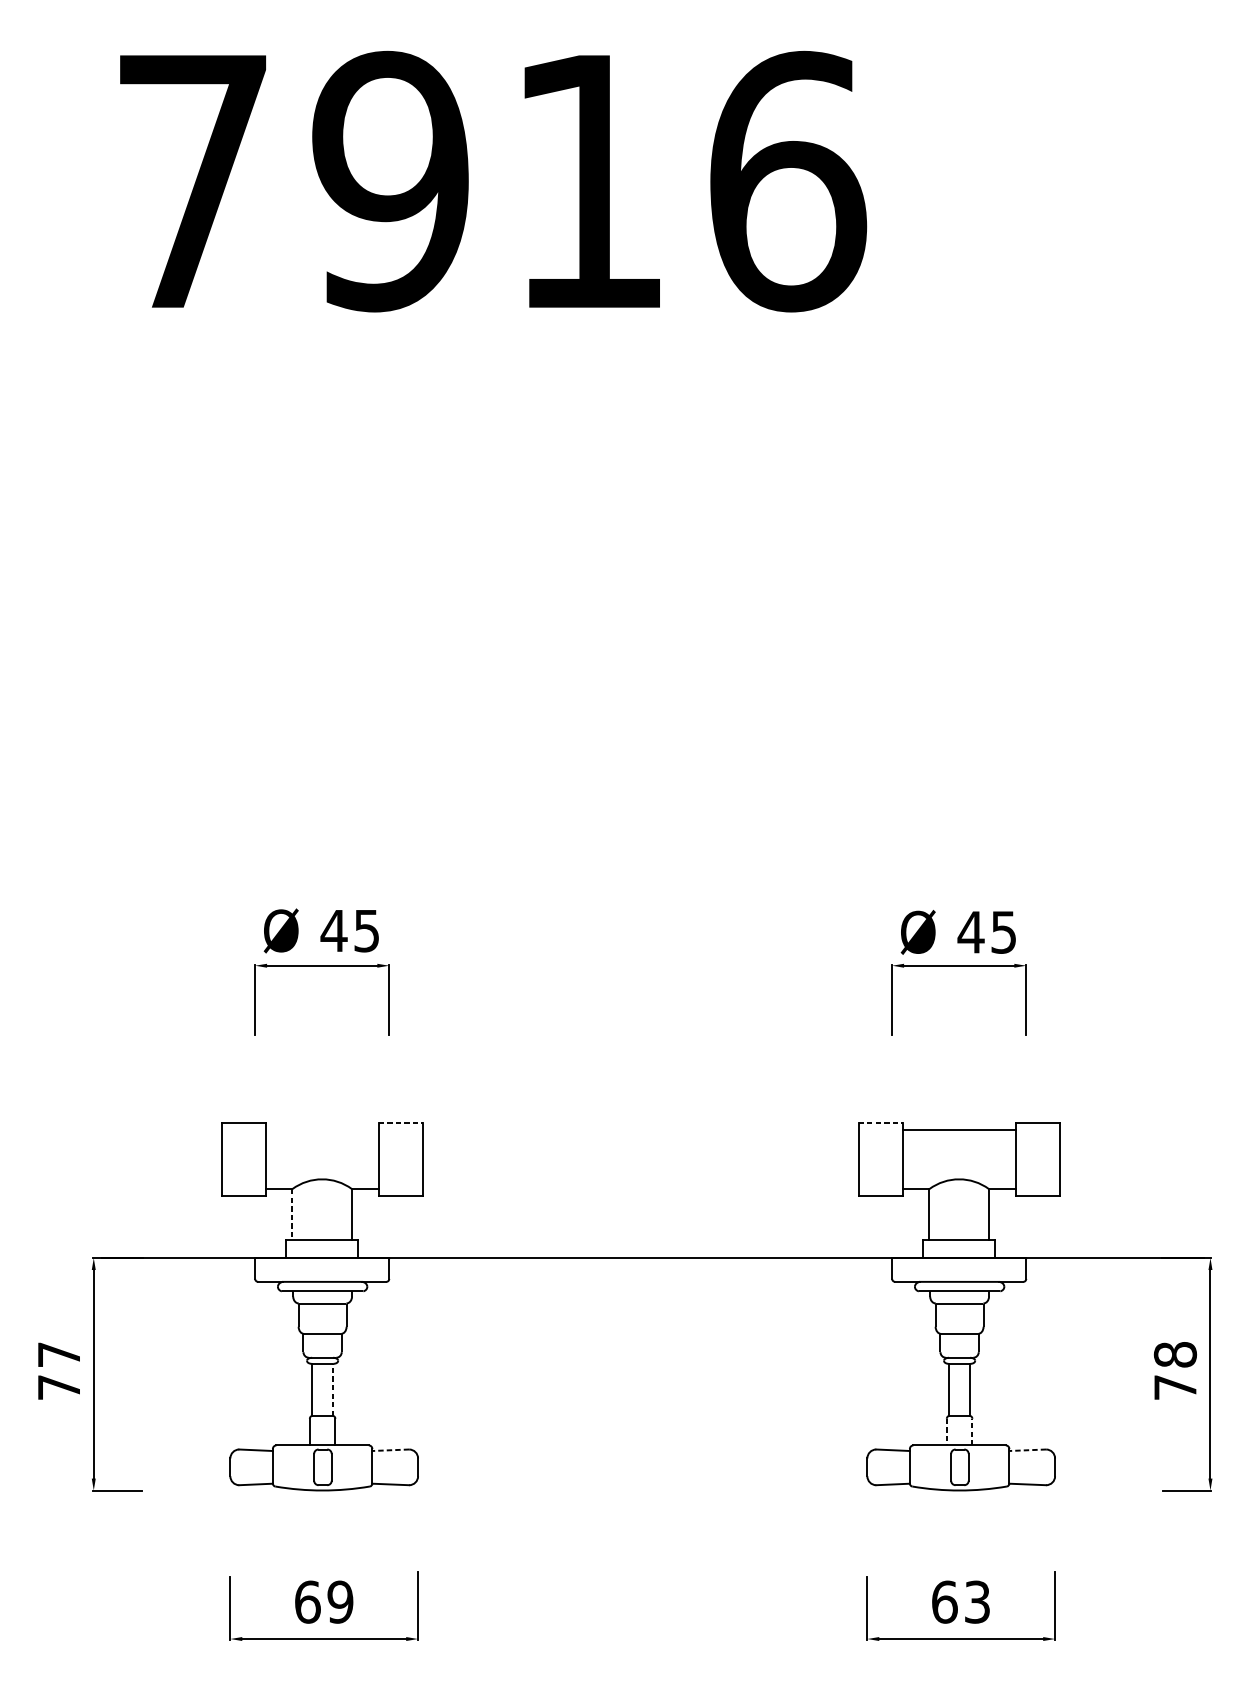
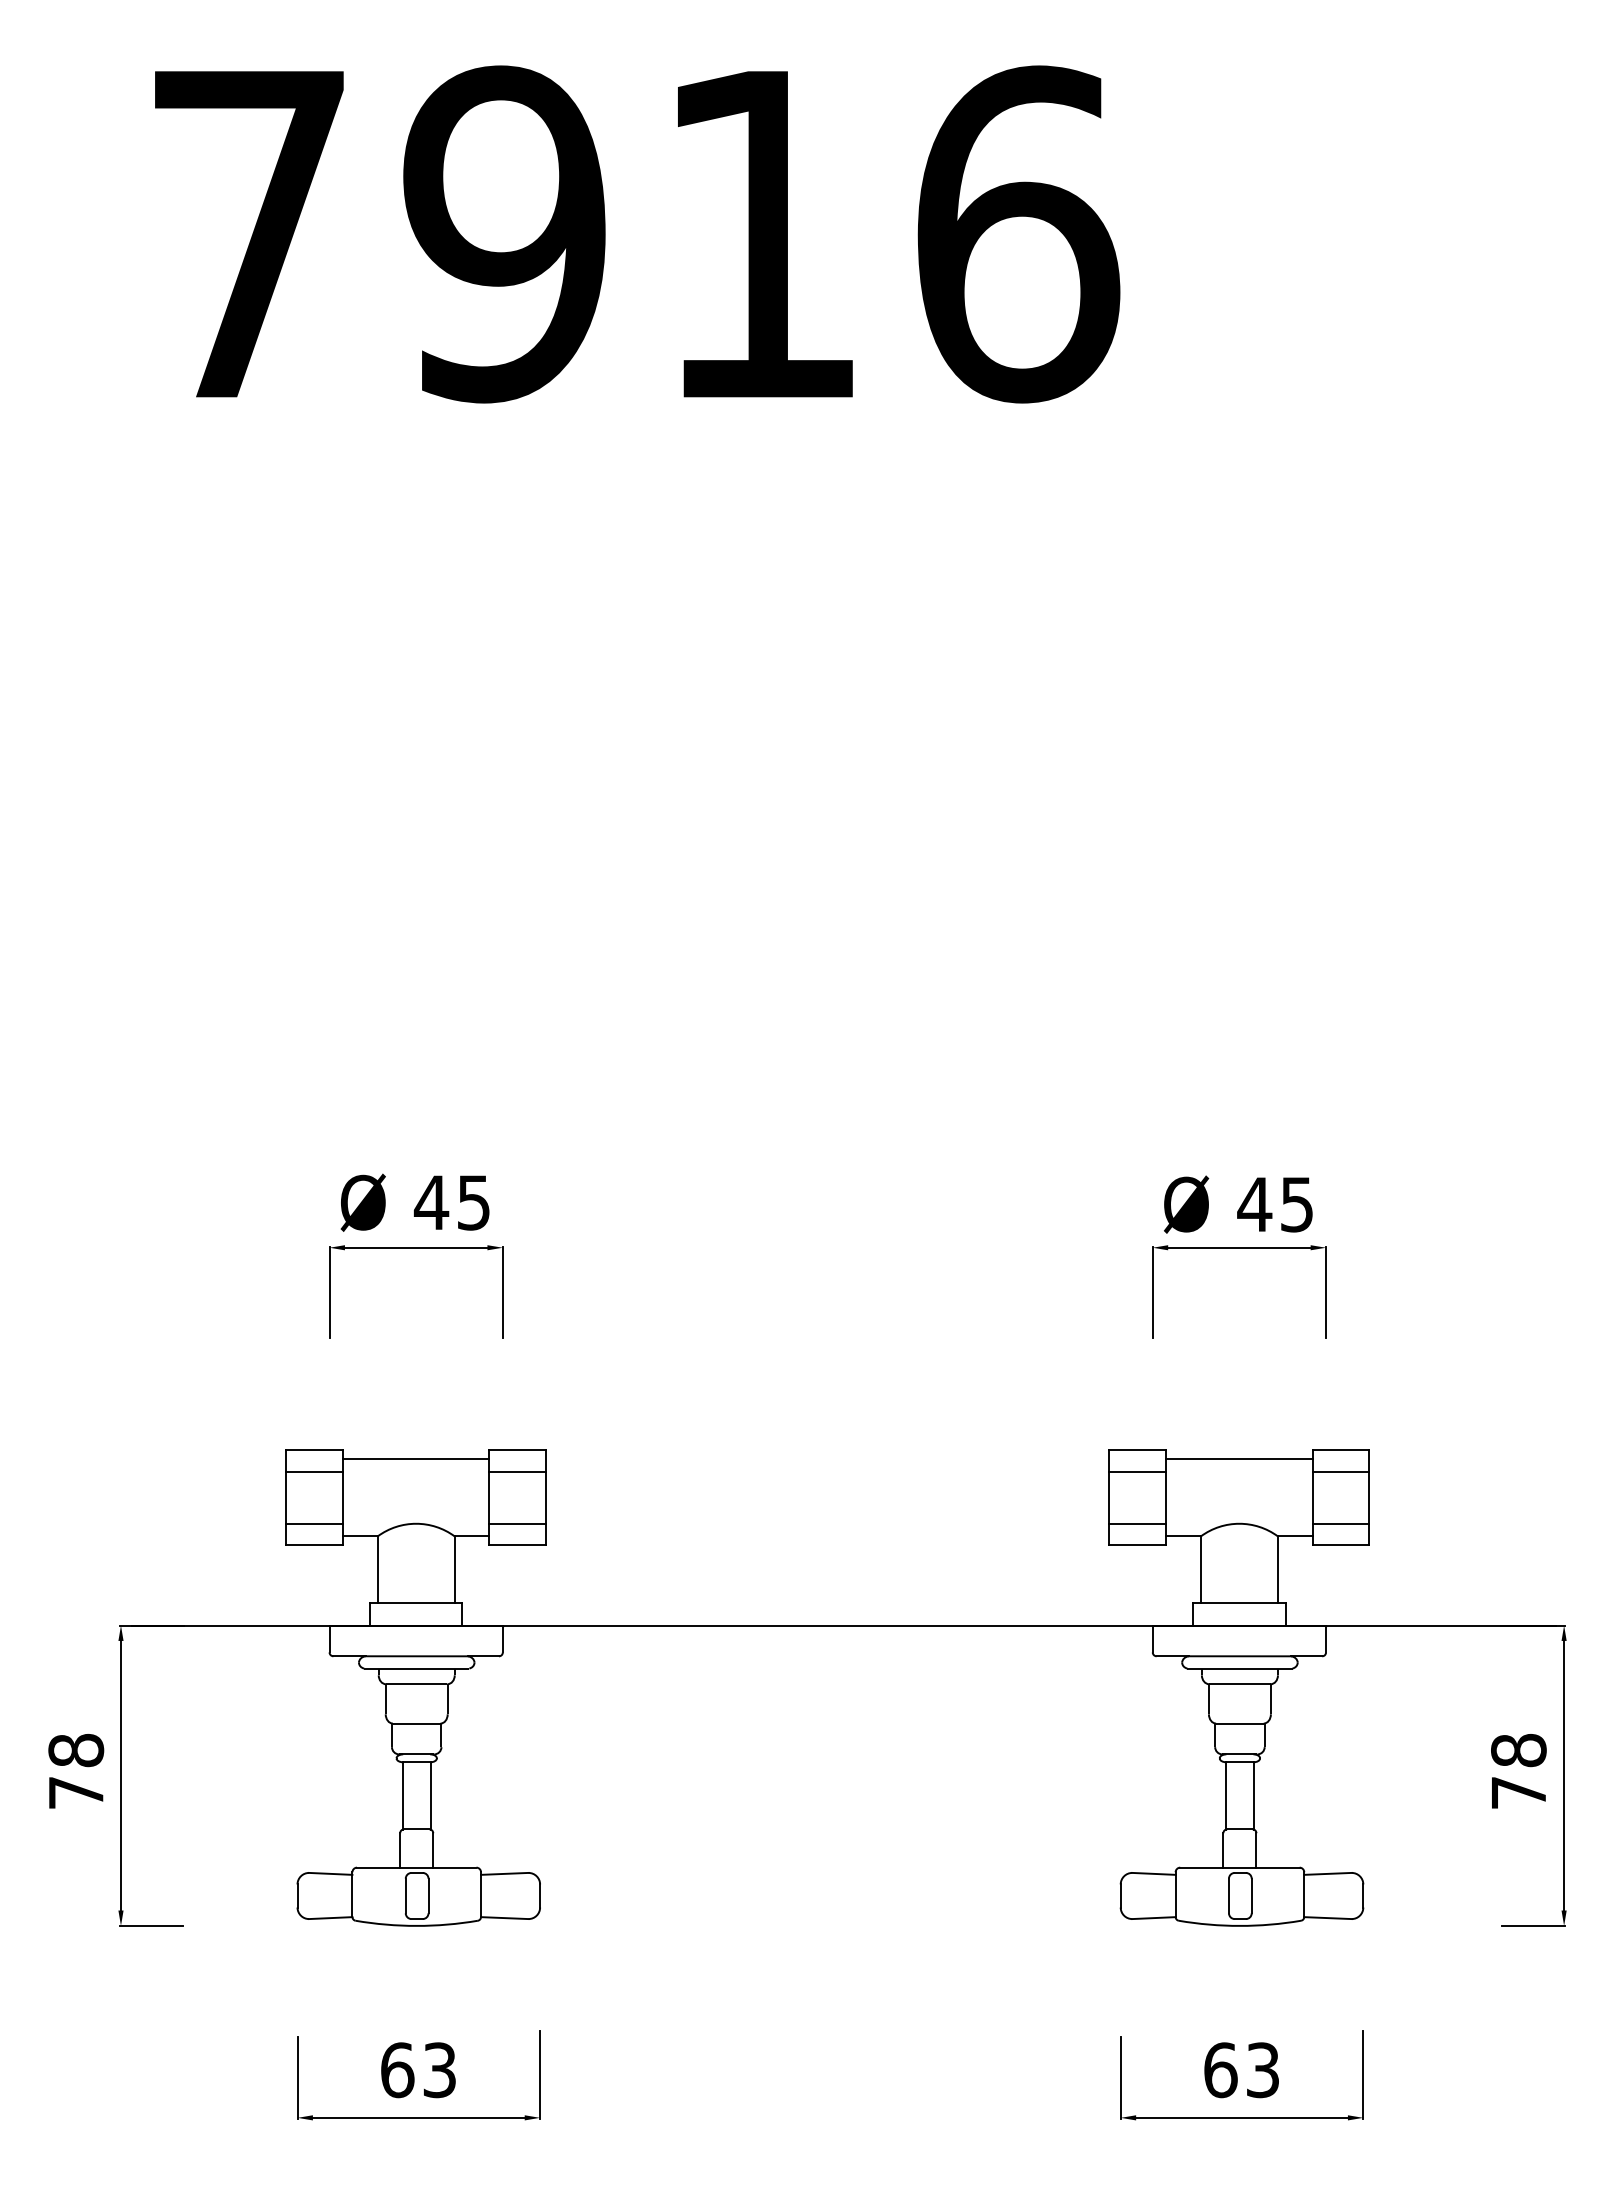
line: (401, 1122) -> (518, 1450), dashed -> solid
line: (881, 1122) -> (1138, 1450), dashed -> solid
line: (322, 1129) -> (416, 1459), added
line: (243, 1139) -> (314, 1472), added
line: (400, 1139) -> (517, 1472), added
line: (880, 1139) -> (1137, 1472), added
line: (1037, 1139) -> (1340, 1472), added
line: (243, 1179) -> (314, 1523), added
line: (400, 1179) -> (517, 1523), added
line: (880, 1179) -> (1137, 1523), added
line: (1037, 1179) -> (1340, 1523), added
line: (292, 1215) -> (377, 1570), dashed -> solid
text: (59, 1354) -> (76, 1750), 77 -> 78
line: (333, 1389) -> (430, 1795), dashed -> solid
line: (972, 1431) -> (1256, 1849), dashed -> solid
line: (946, 1432) -> (1223, 1850), dashed -> solid
line: (390, 1449) -> (504, 1873), dashed -> solid
line: (1028, 1449) -> (1328, 1873), dashed -> solid
text: (340, 1602) -> (439, 2070), 69 -> 63

